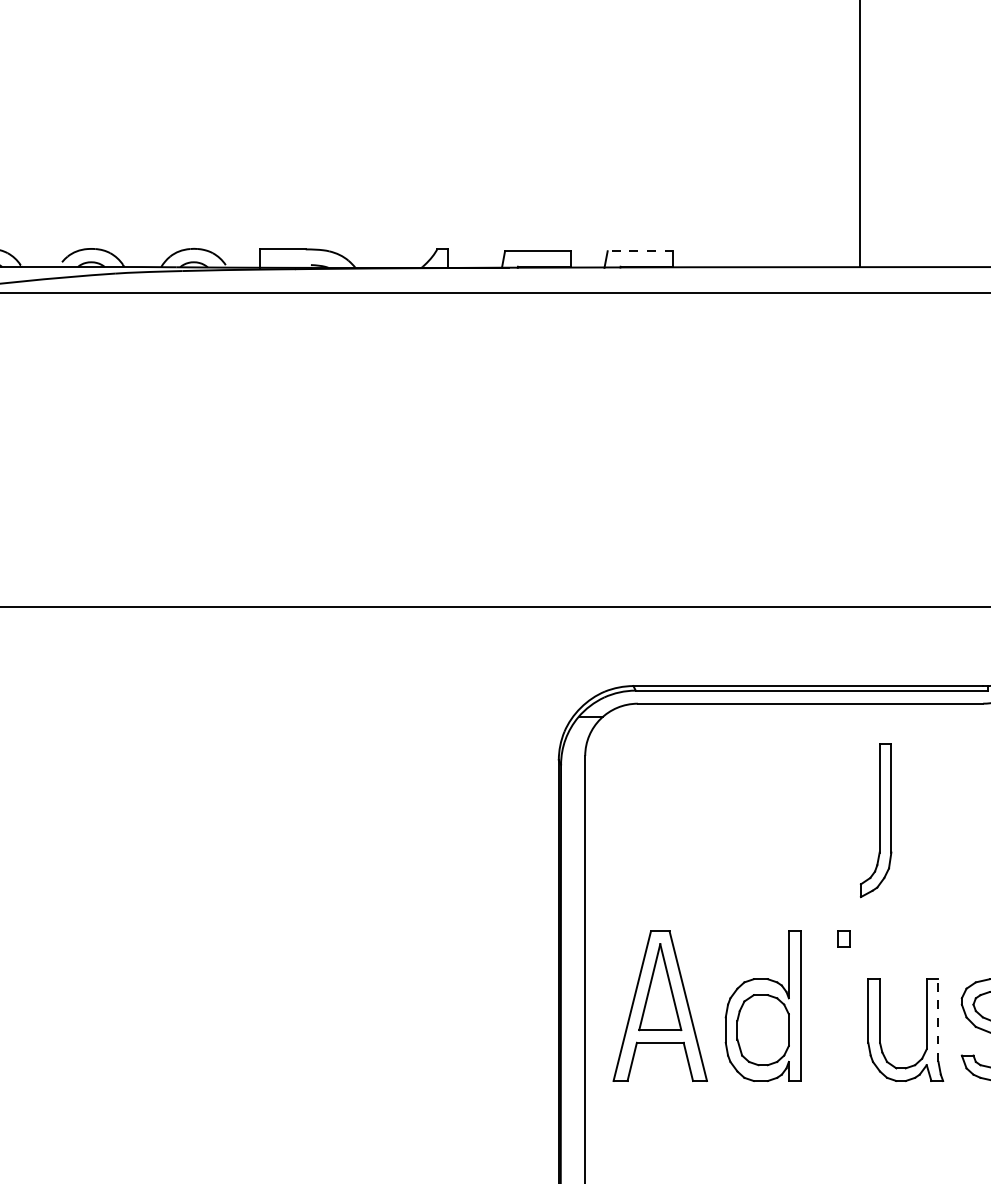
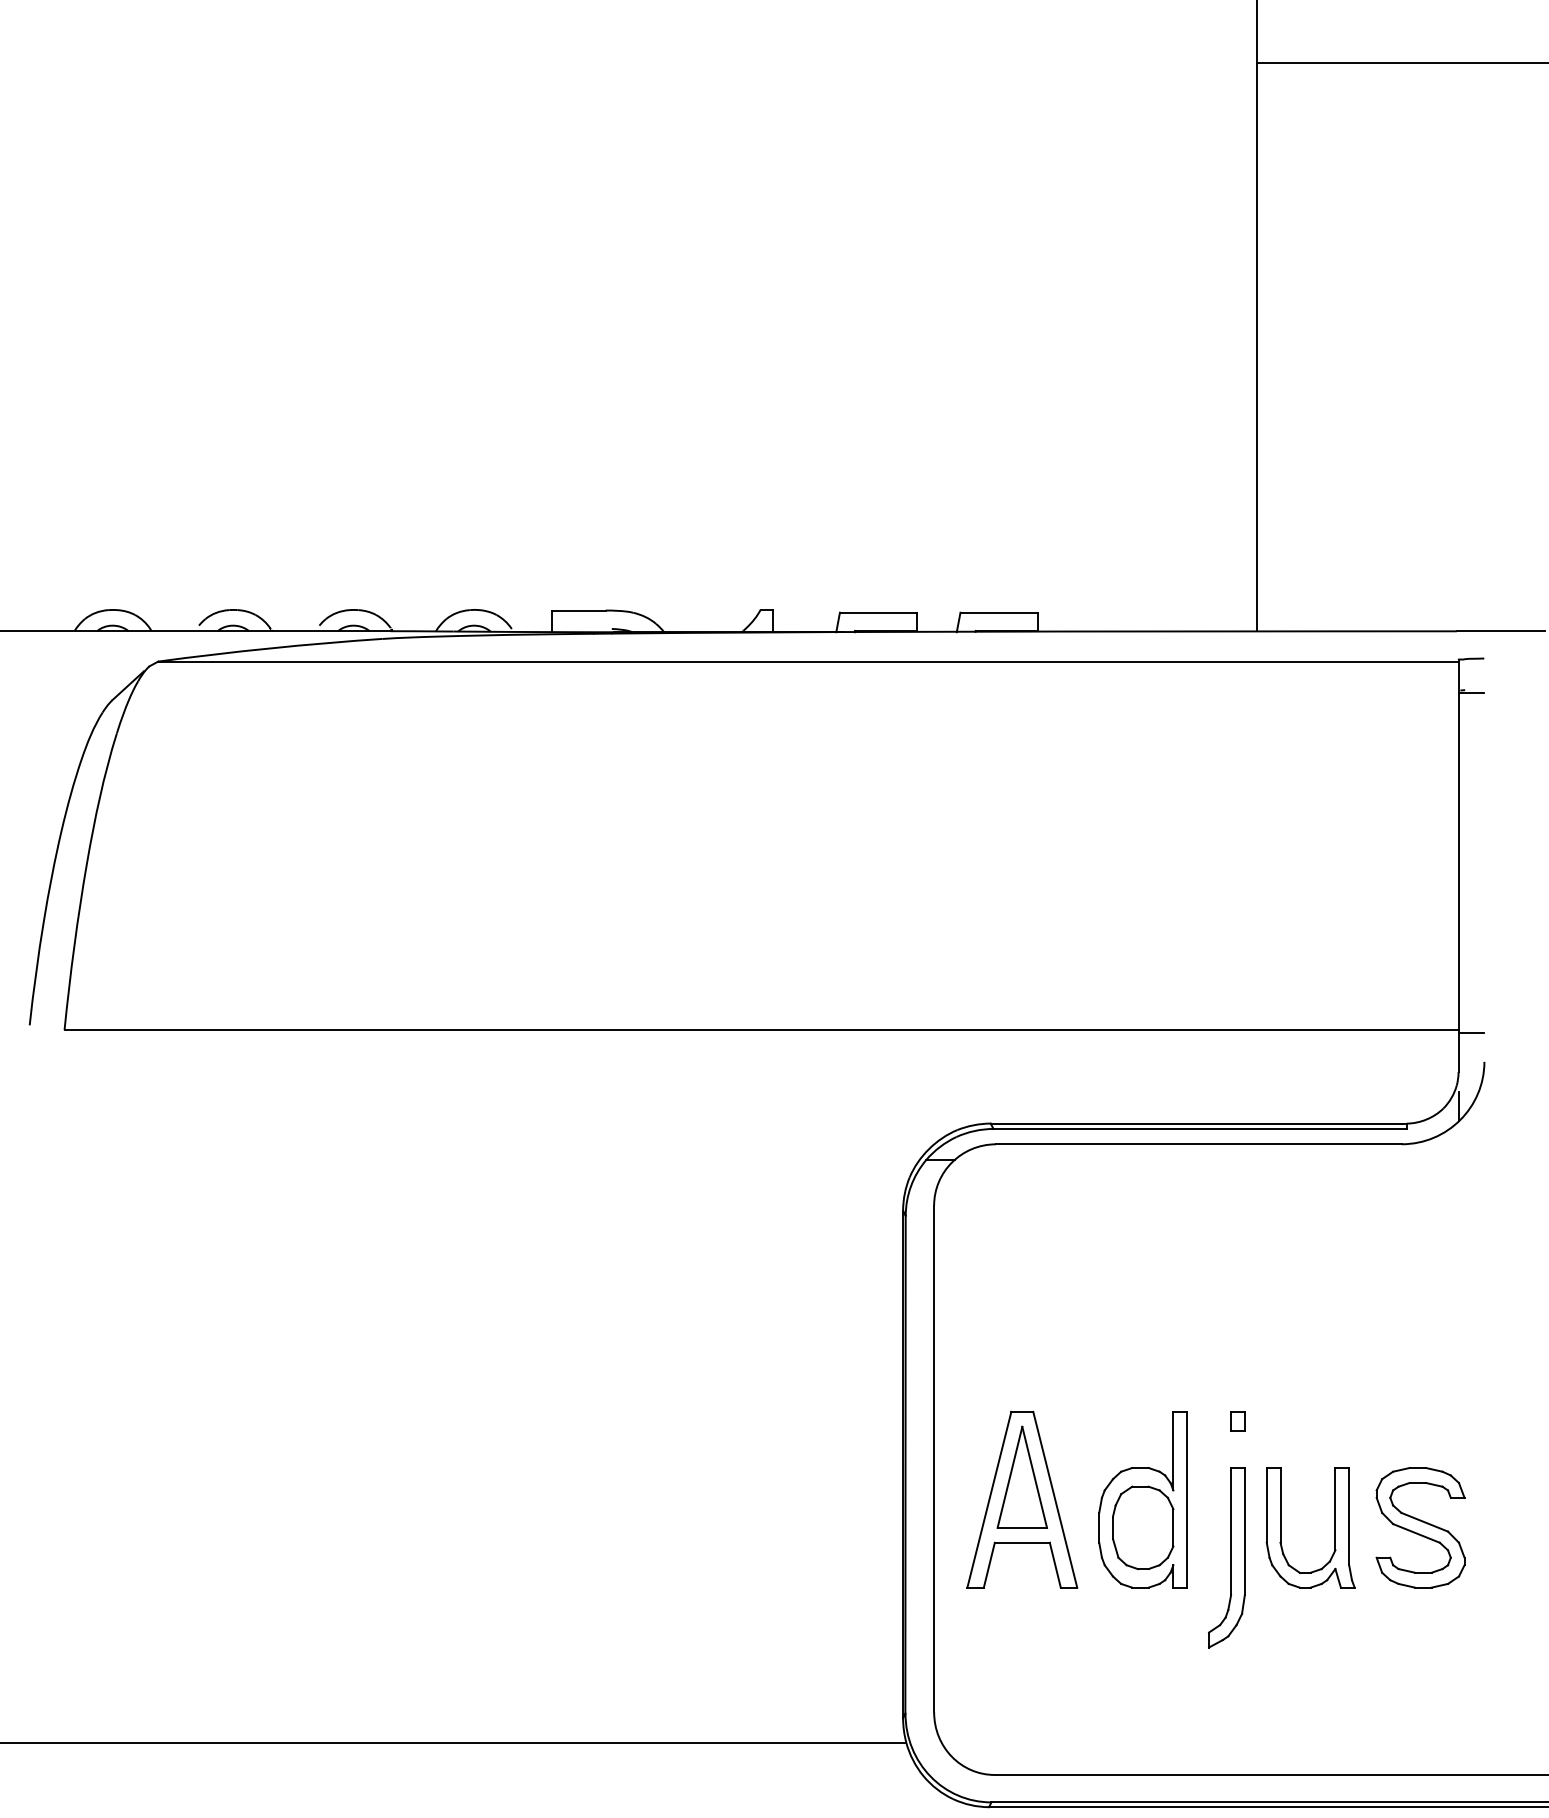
line: (640, 251) -> (999, 612), dashed -> solid
part: (875, 820) -> (1226, 1557), moved
line: (938, 1020) -> (1349, 1516), dashed -> solid

